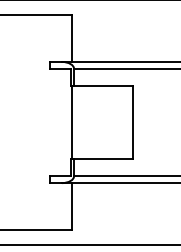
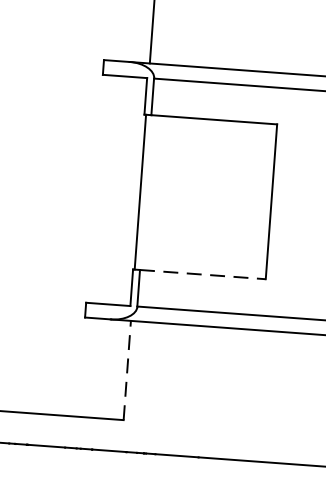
line: (103, 158) -> (202, 273), solid -> dashed
line: (71, 205) -> (127, 368), solid -> dashed

